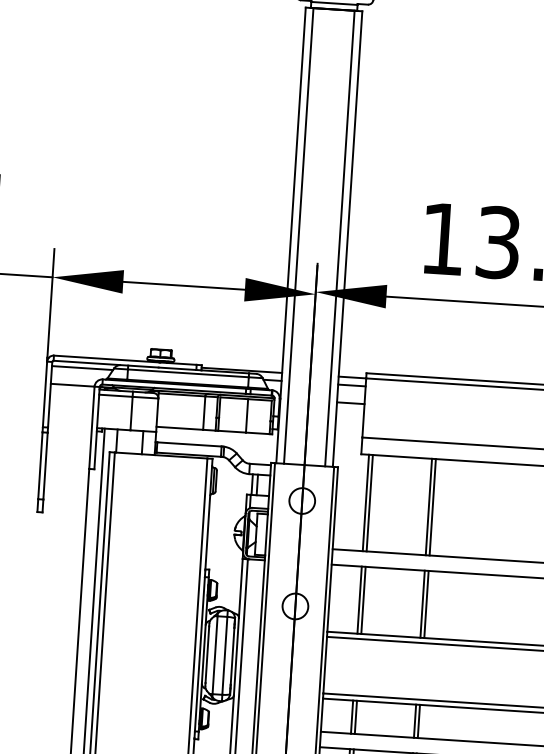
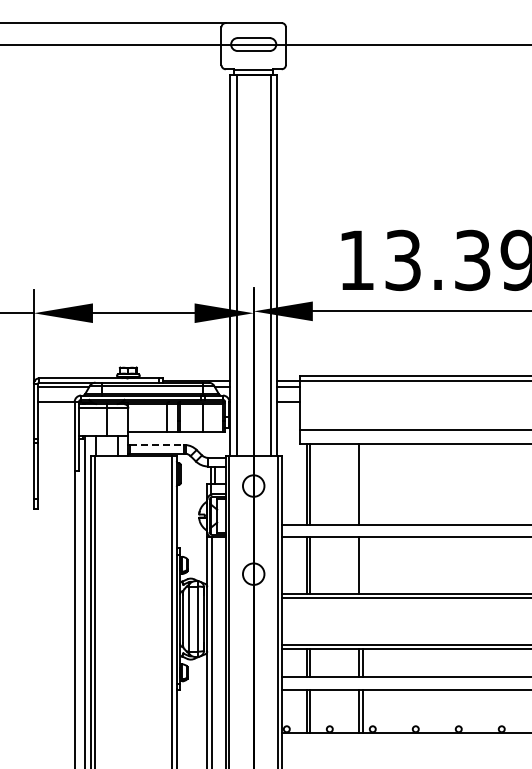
line: (189, 445) -> (156, 445), solid -> dashed
line: (432, 506) -> (362, 483), removed
line: (426, 604) -> (362, 565), removed

